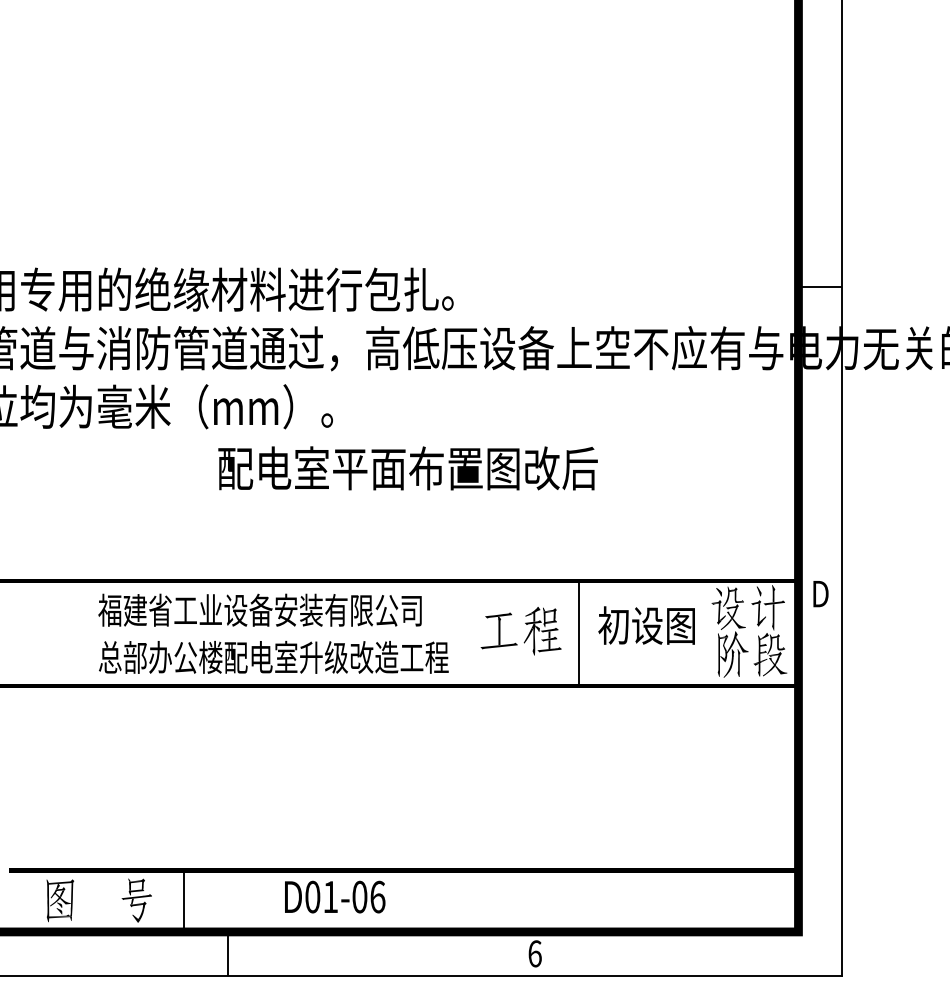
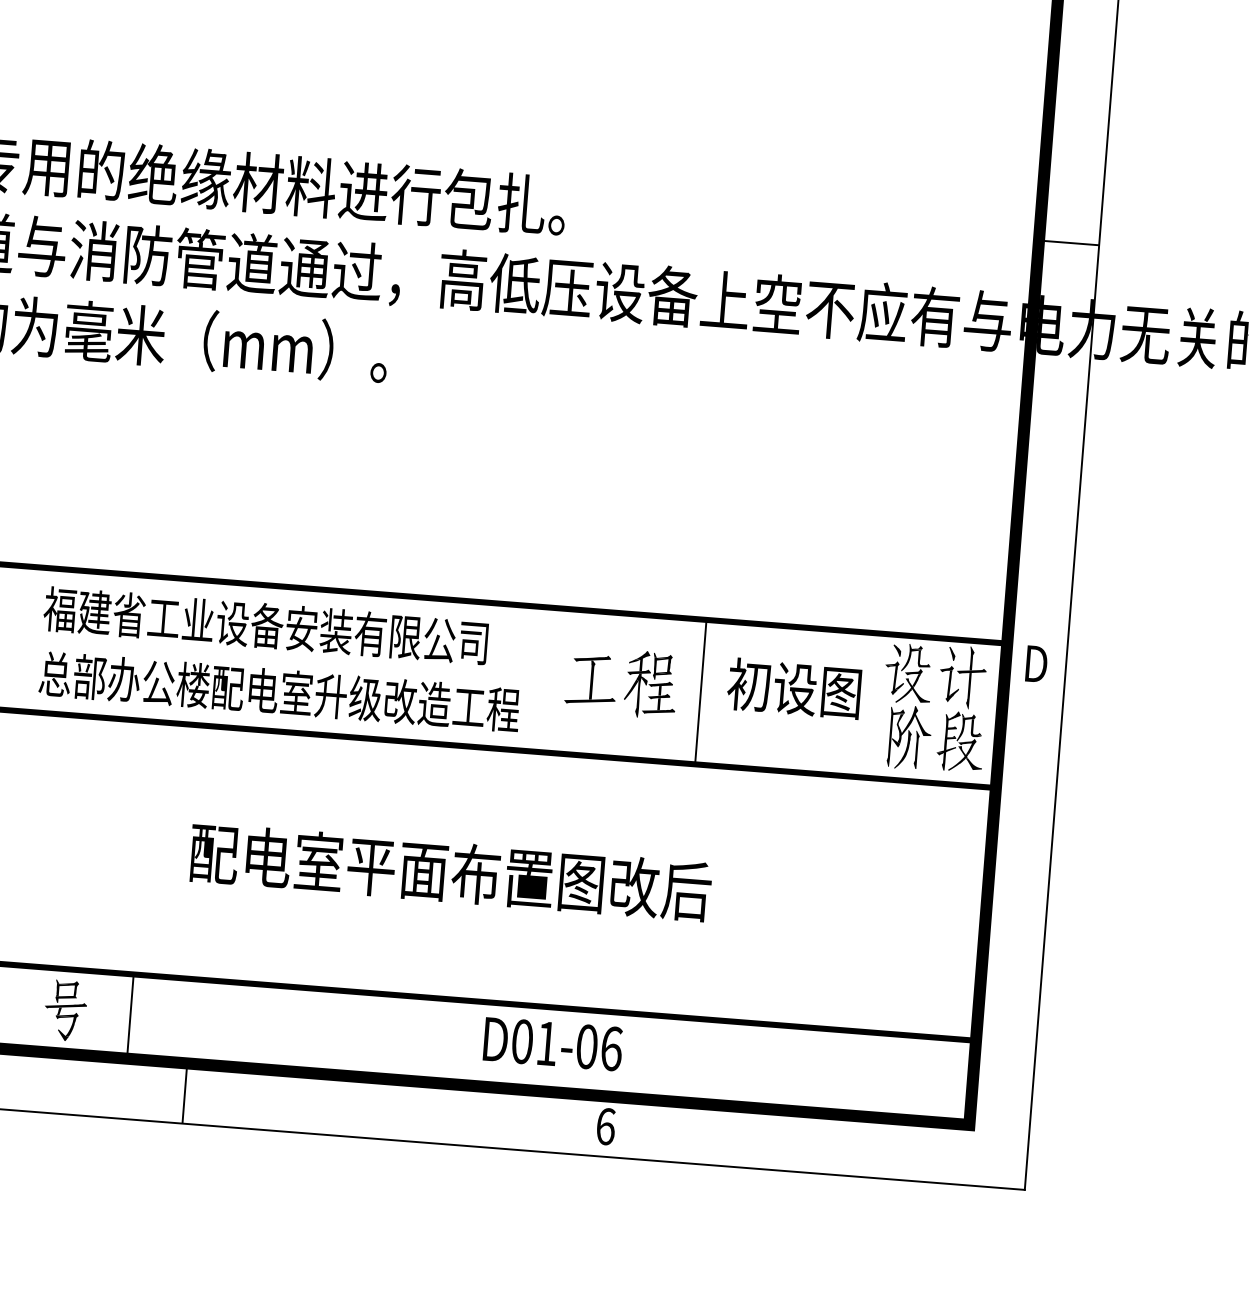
text: (407, 468) -> (449, 872), moved
text: (335, 896) -> (553, 1043), moved

